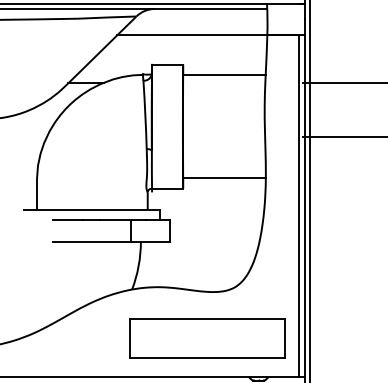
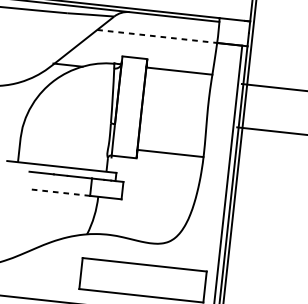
line: (192, 35) -> (157, 36), solid -> dashed
line: (91, 241) -> (58, 192), solid -> dashed

